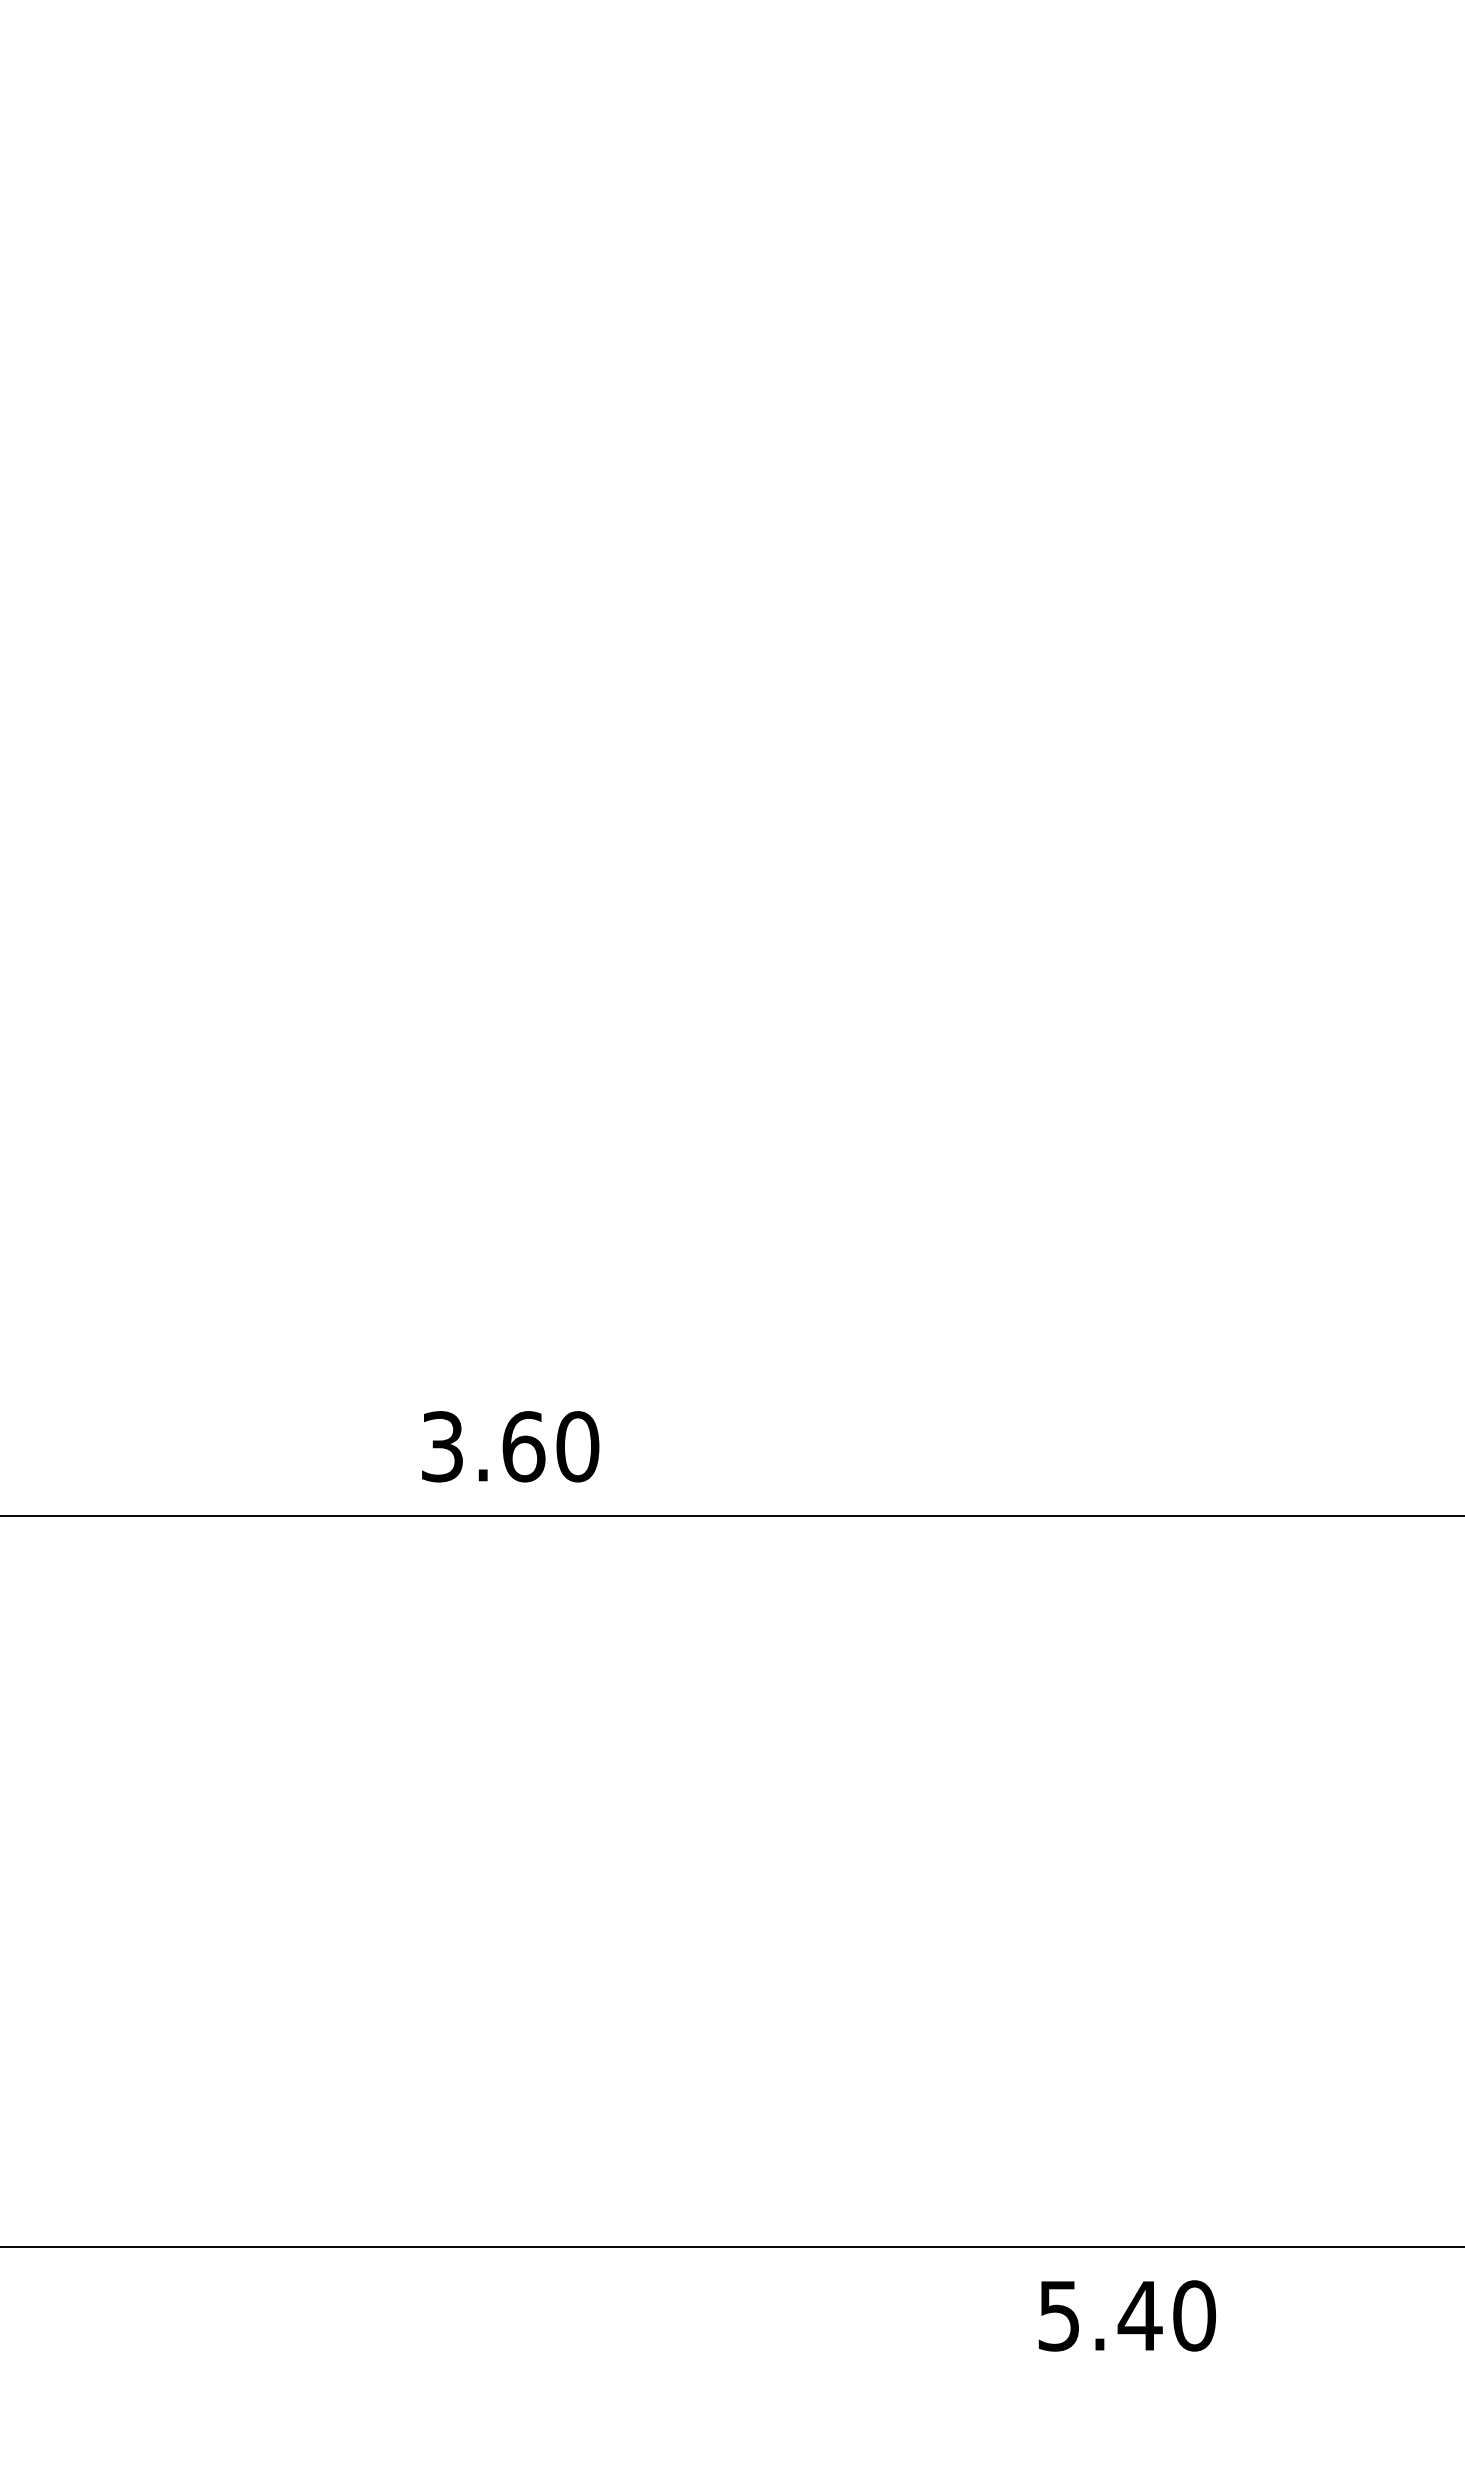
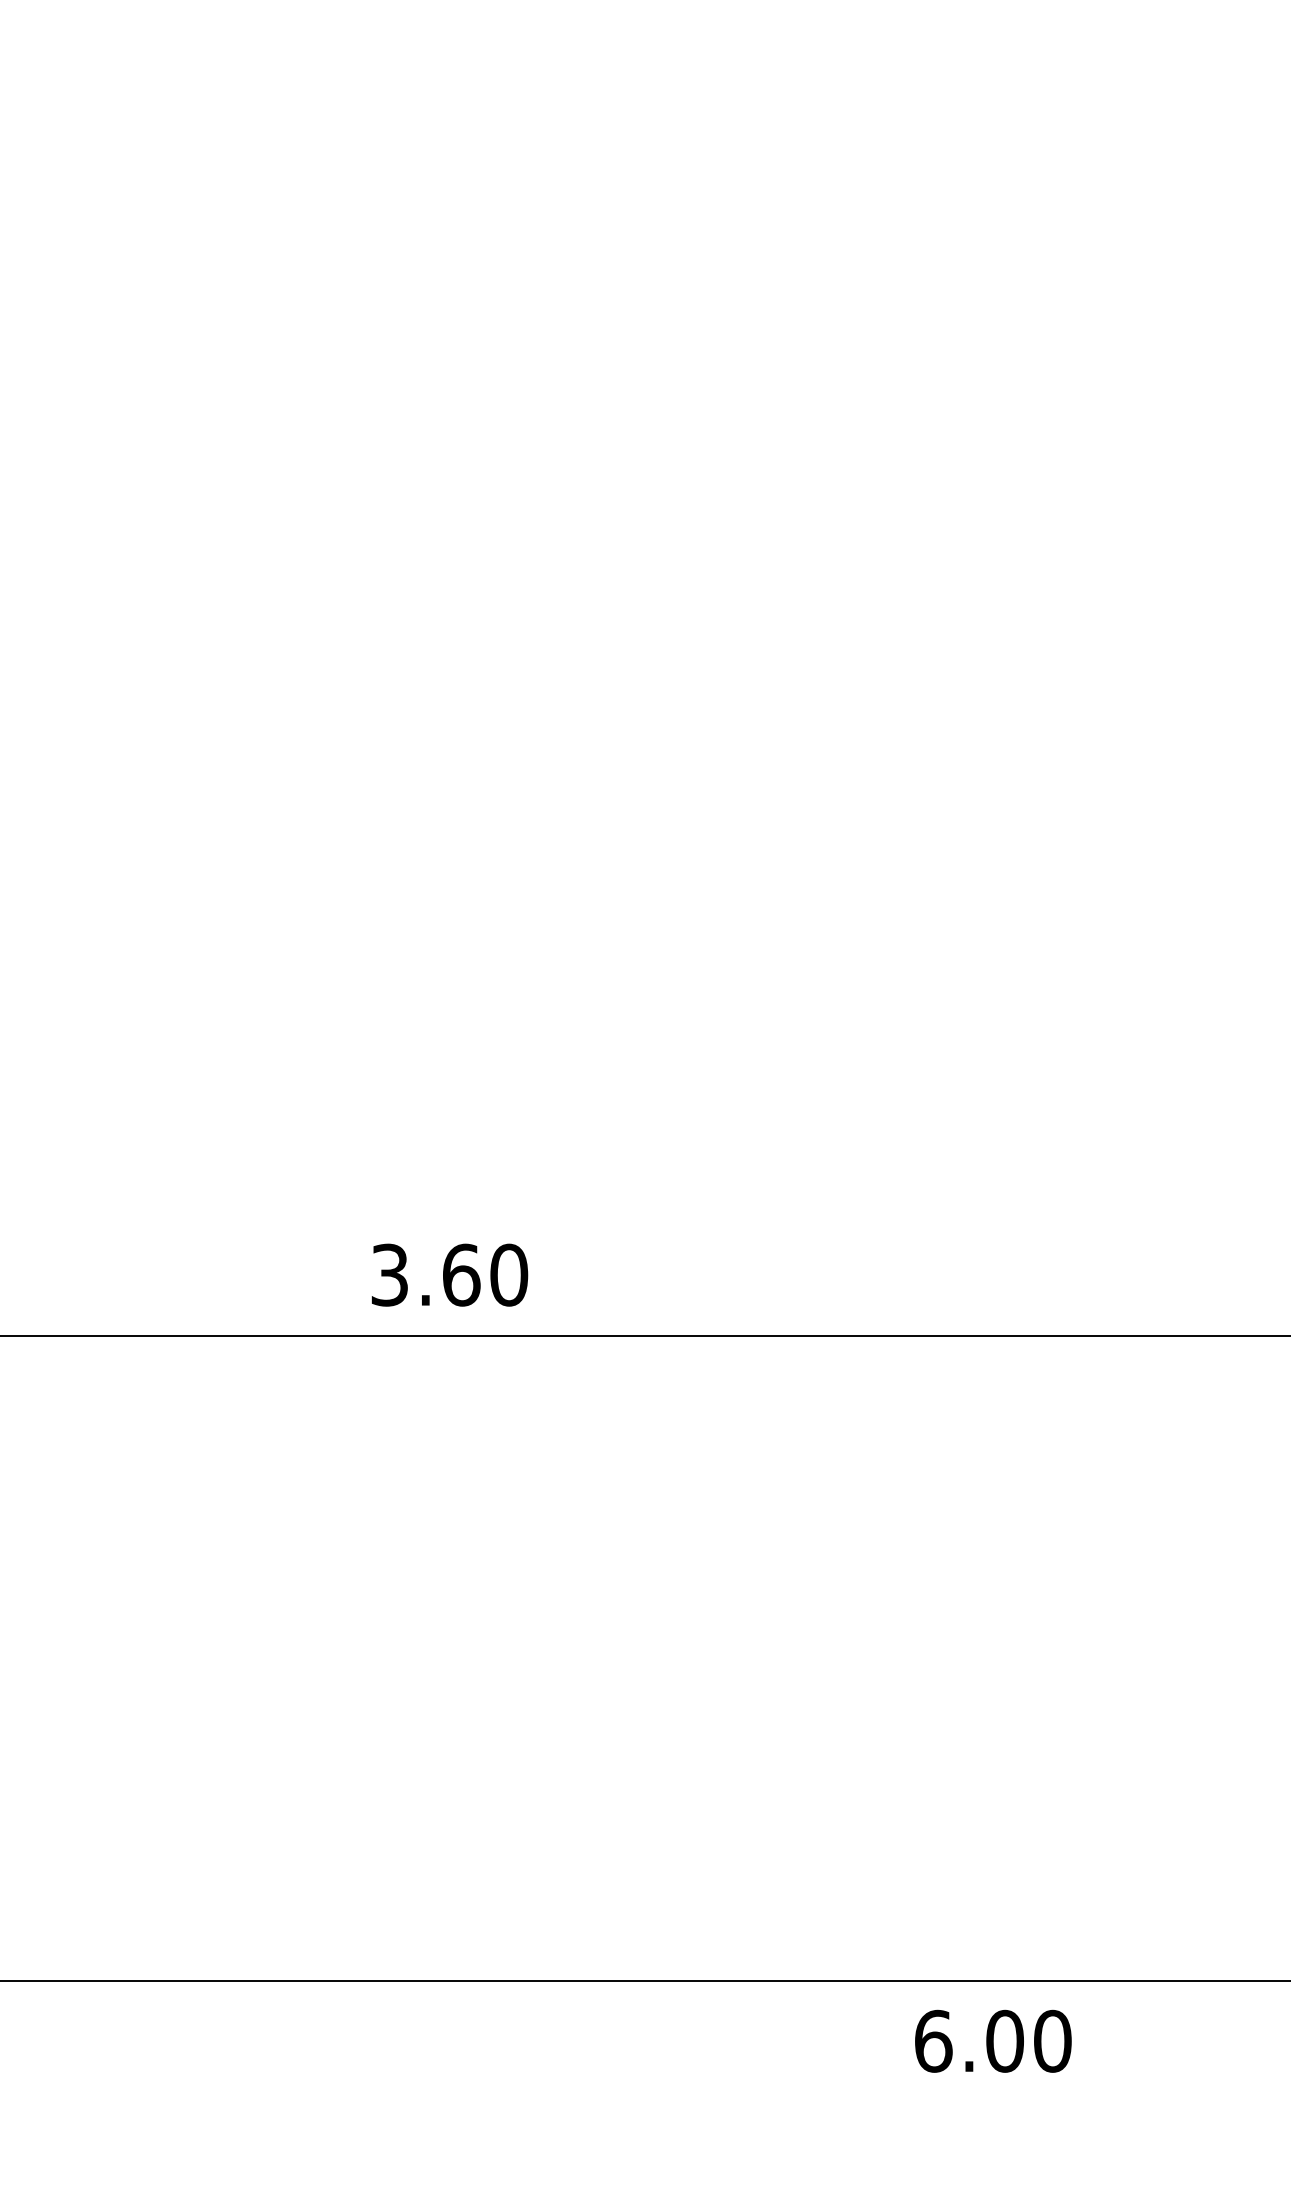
text: (1100, 2315) -> (969, 2040), 5.40 -> 6.00

